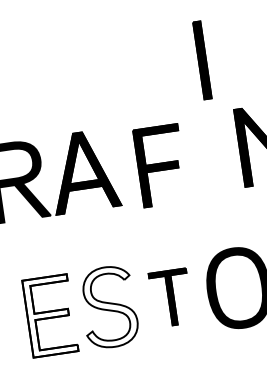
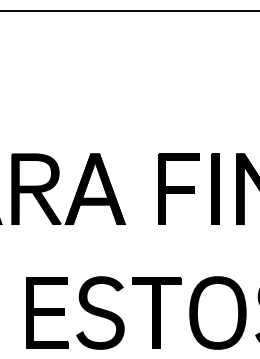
part: (202, 59) -> (215, 188), moved
part: (160, 164) -> (178, 188), moved
part: (170, 297) -> (156, 312), size x1.43
fill: (109, 306) -> (100, 312), added
fill: (49, 315) -> (46, 312), added

